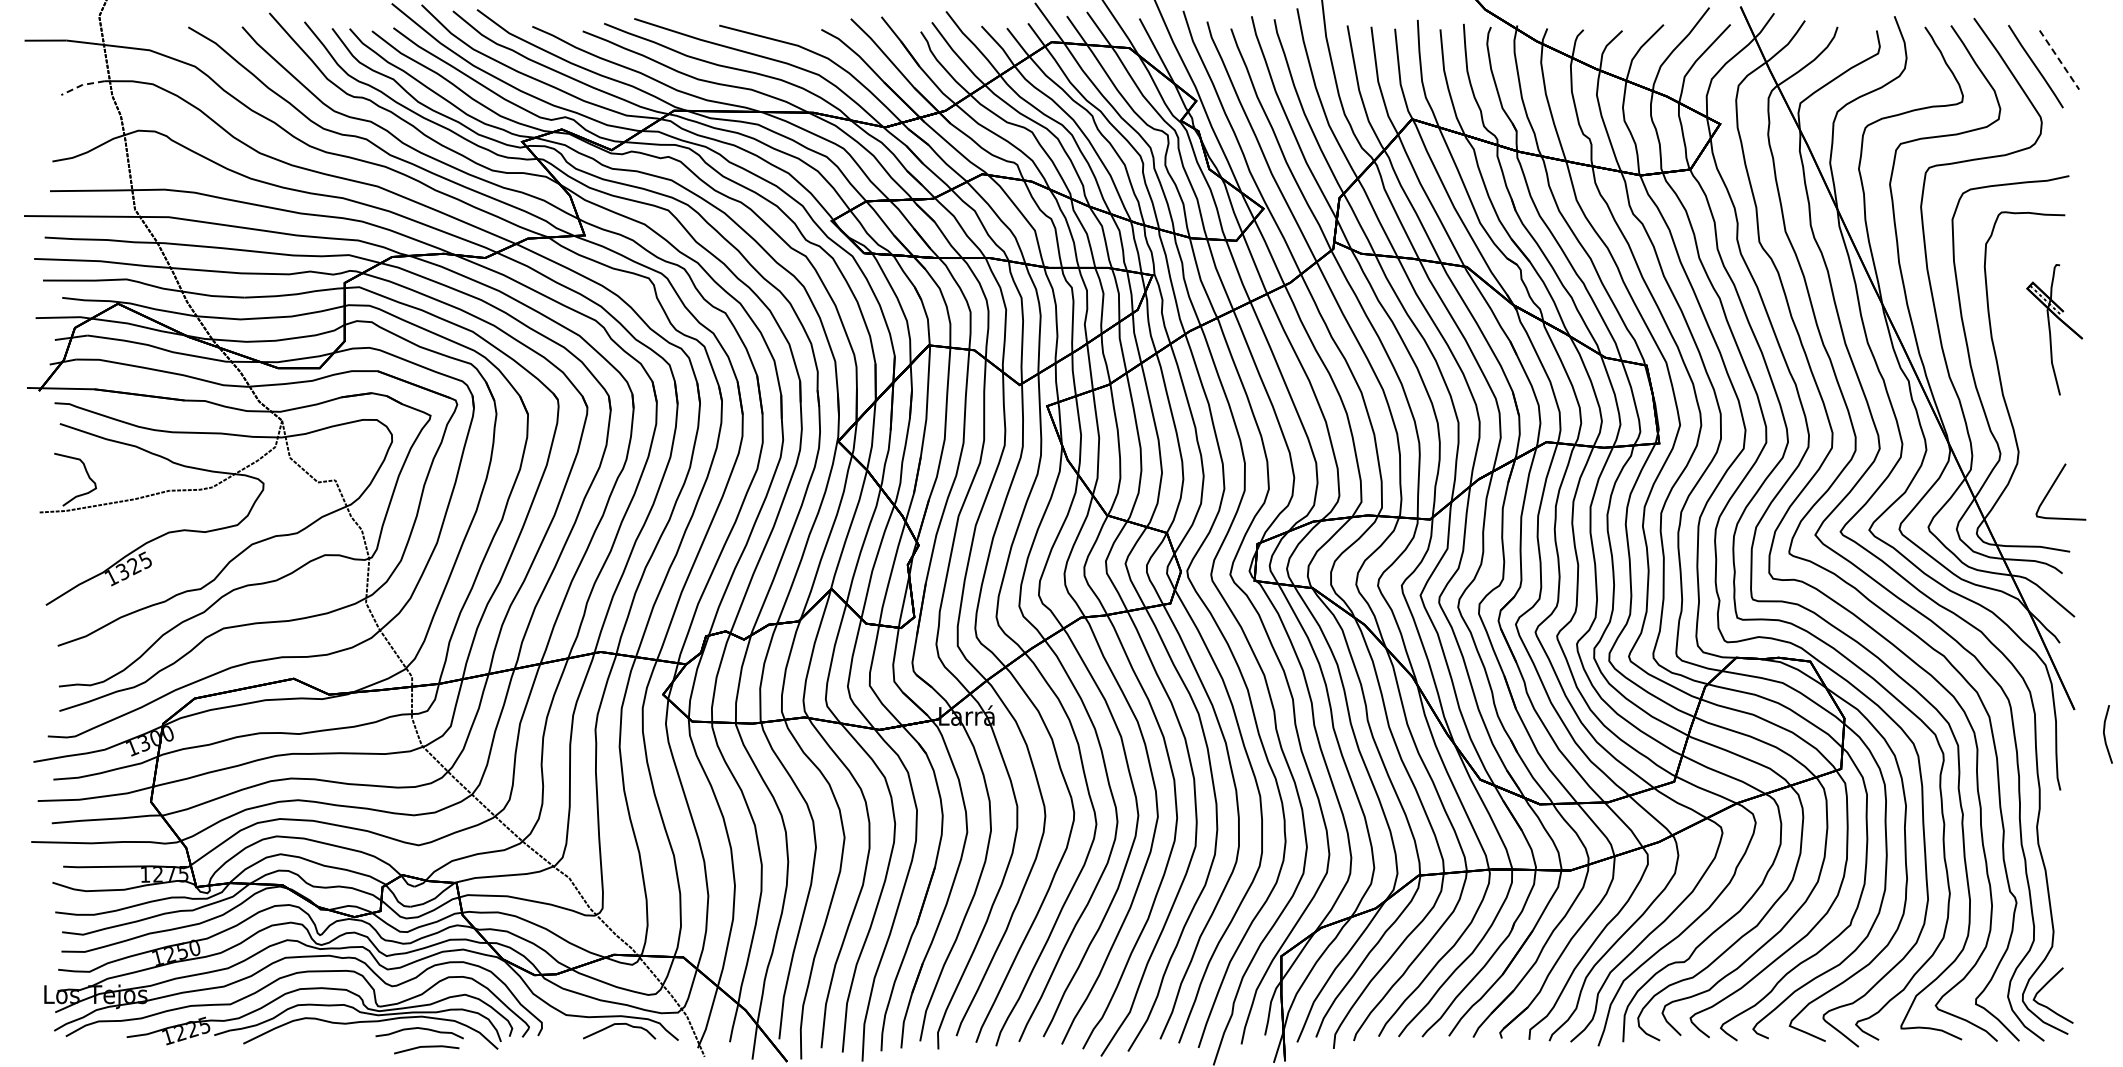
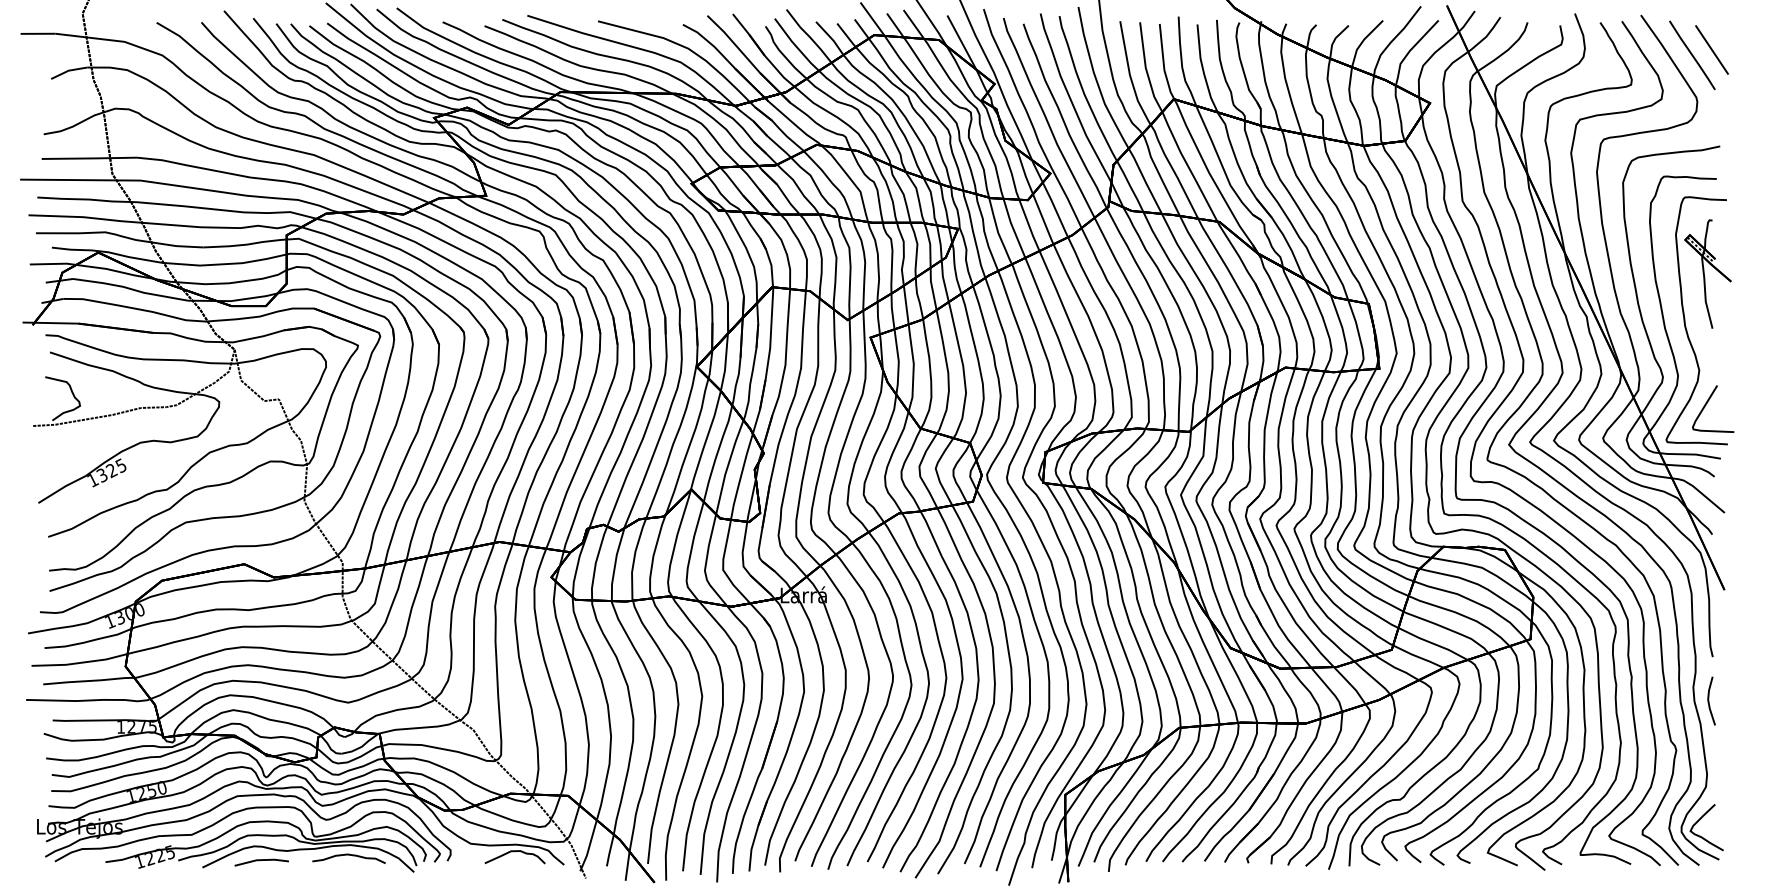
line: (2059, 60) -> (1712, 50), dashed -> solid
line: (82, 84) -> (68, 70), dashed -> solid
curve: (2027, 385) -> (1685, 320), added
line: (2105, 734) -> (1709, 701), moved
line: (426, 1047) -> (261, 860), moved

